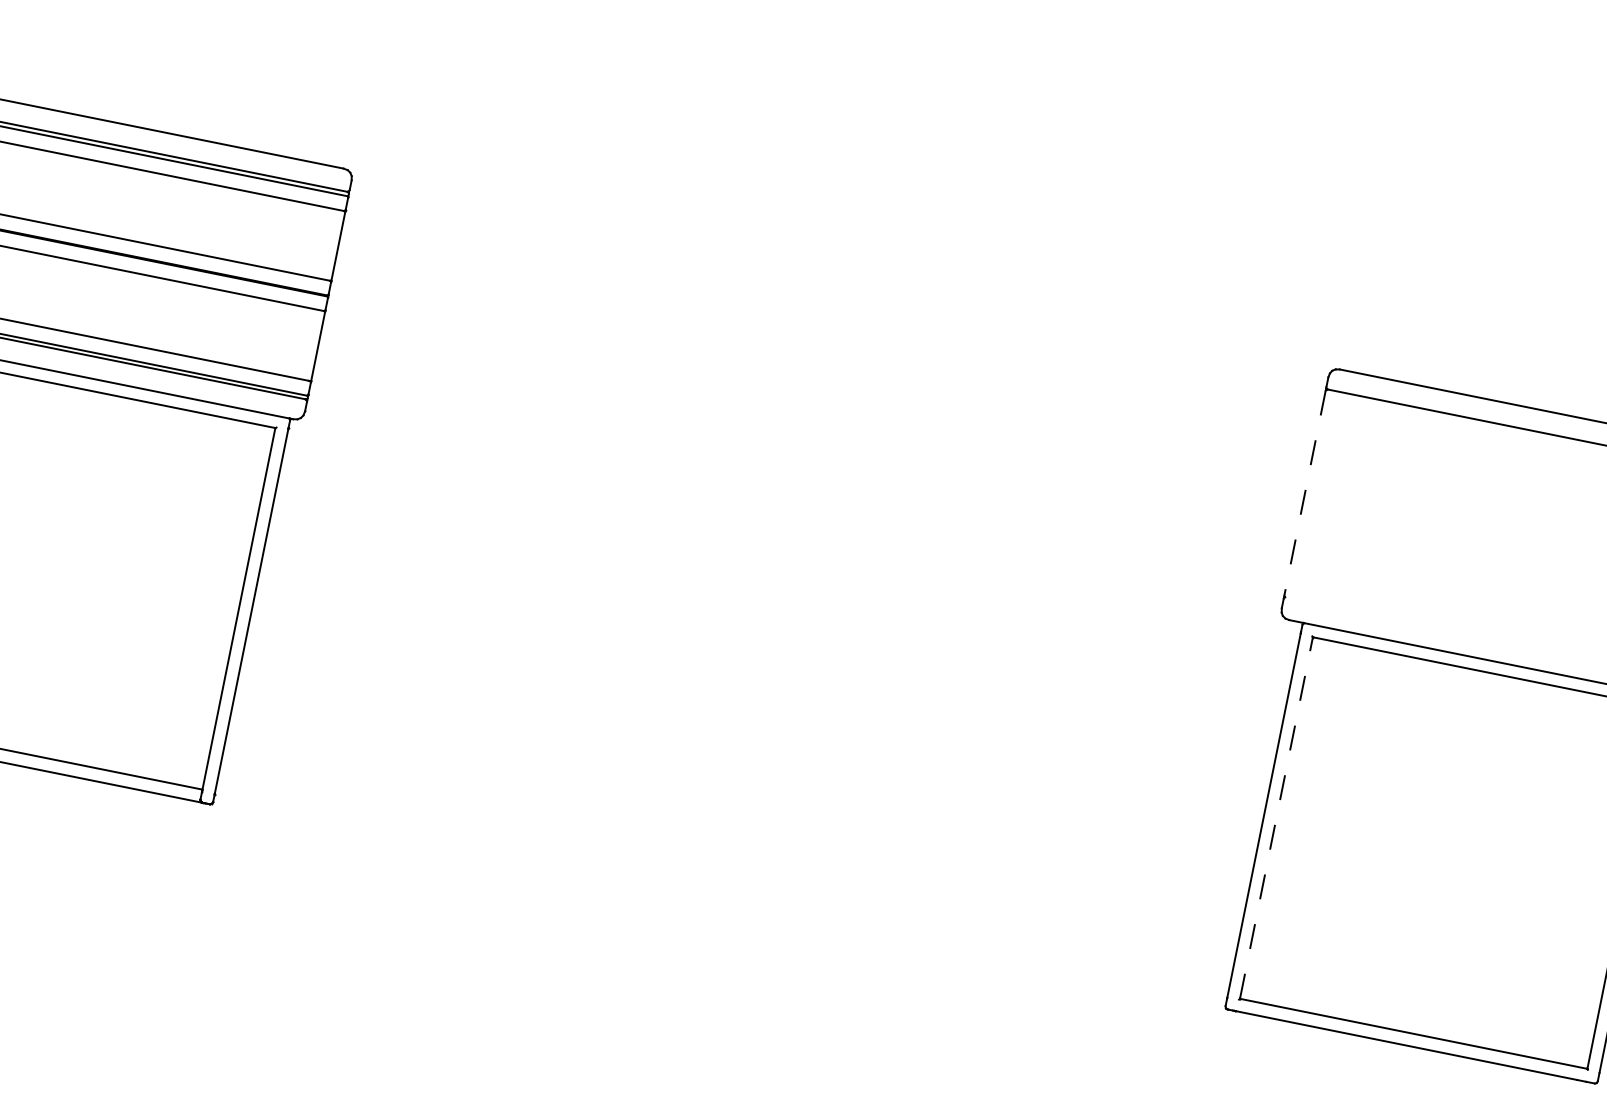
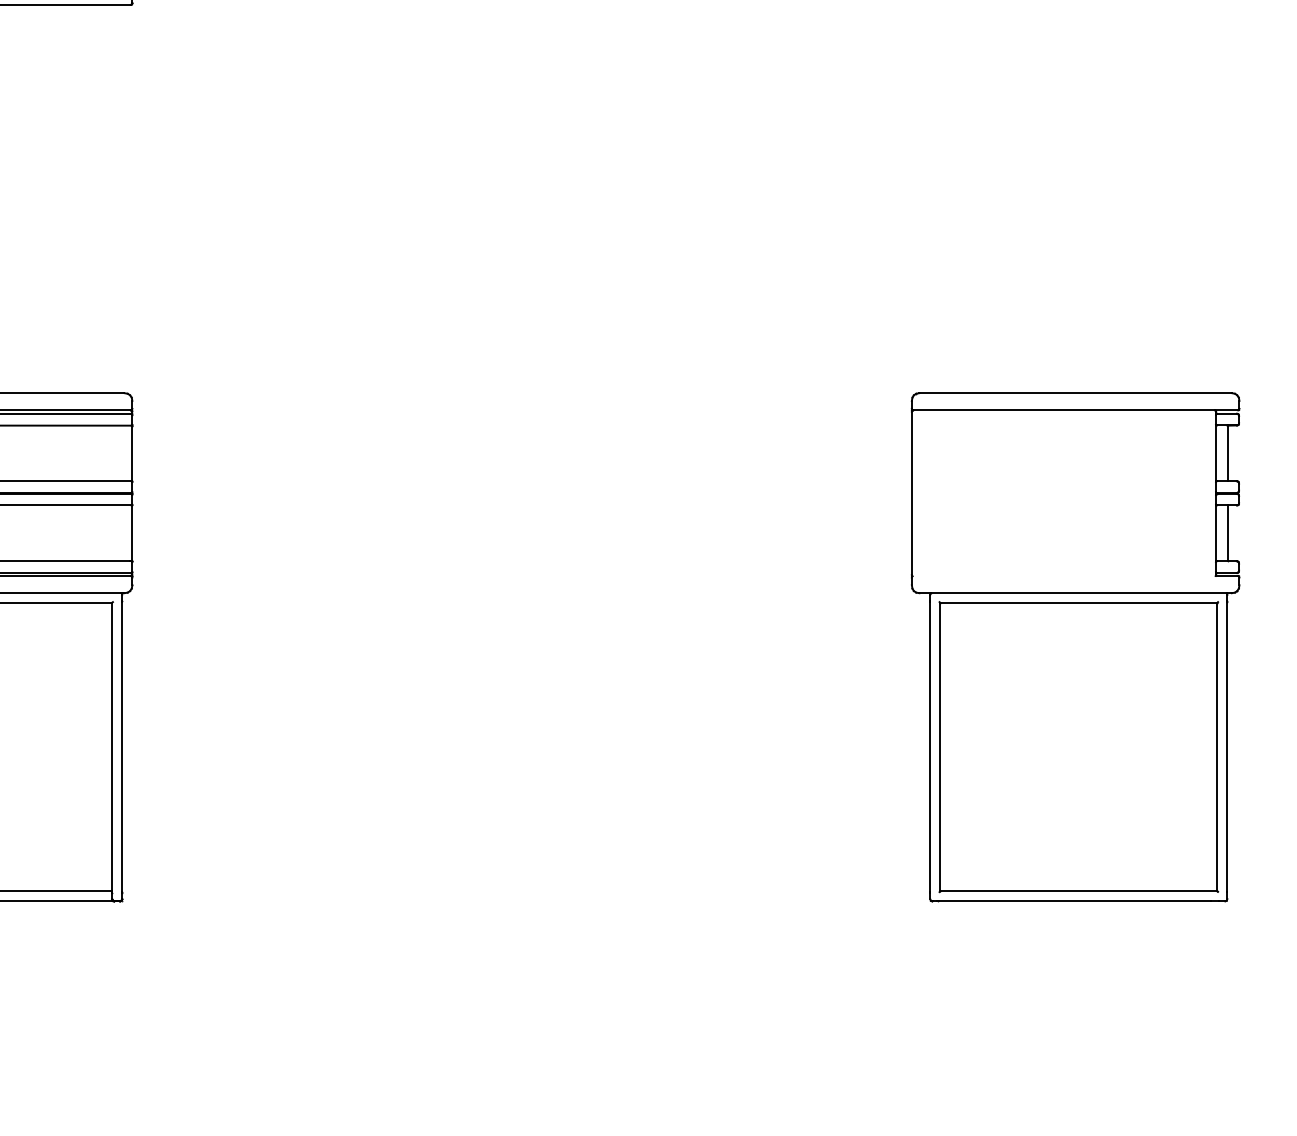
line: (1304, 493) -> (911, 493), dashed -> solid
line: (1276, 817) -> (940, 746), dashed -> solid

